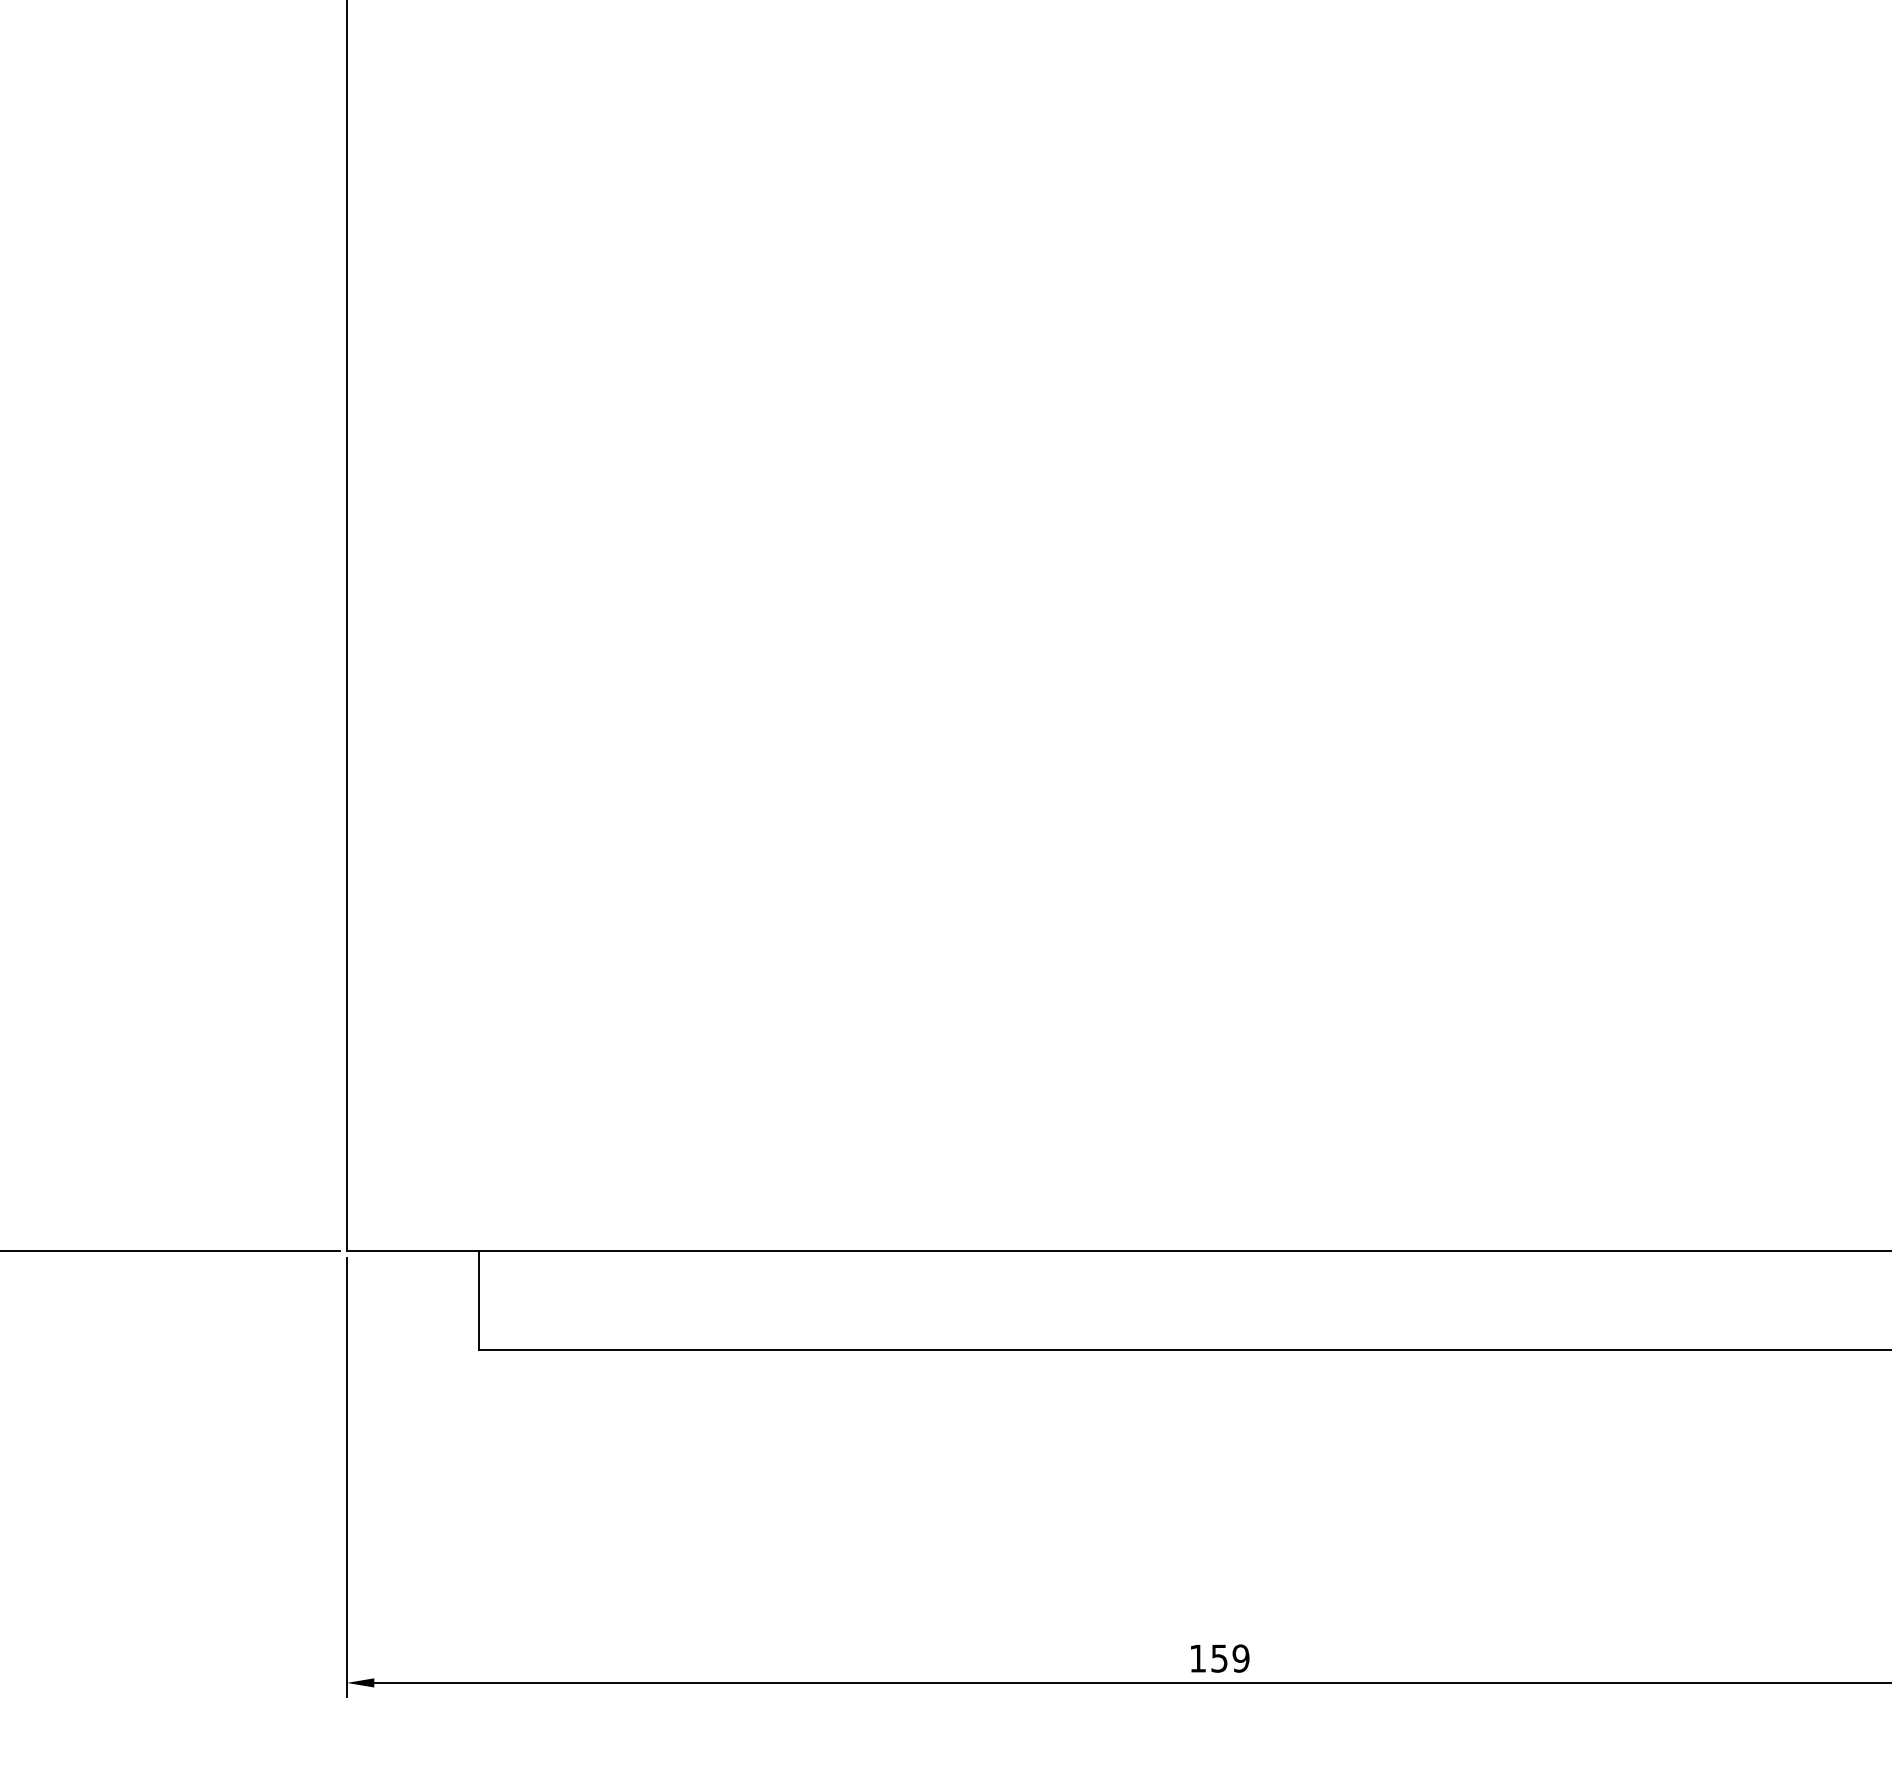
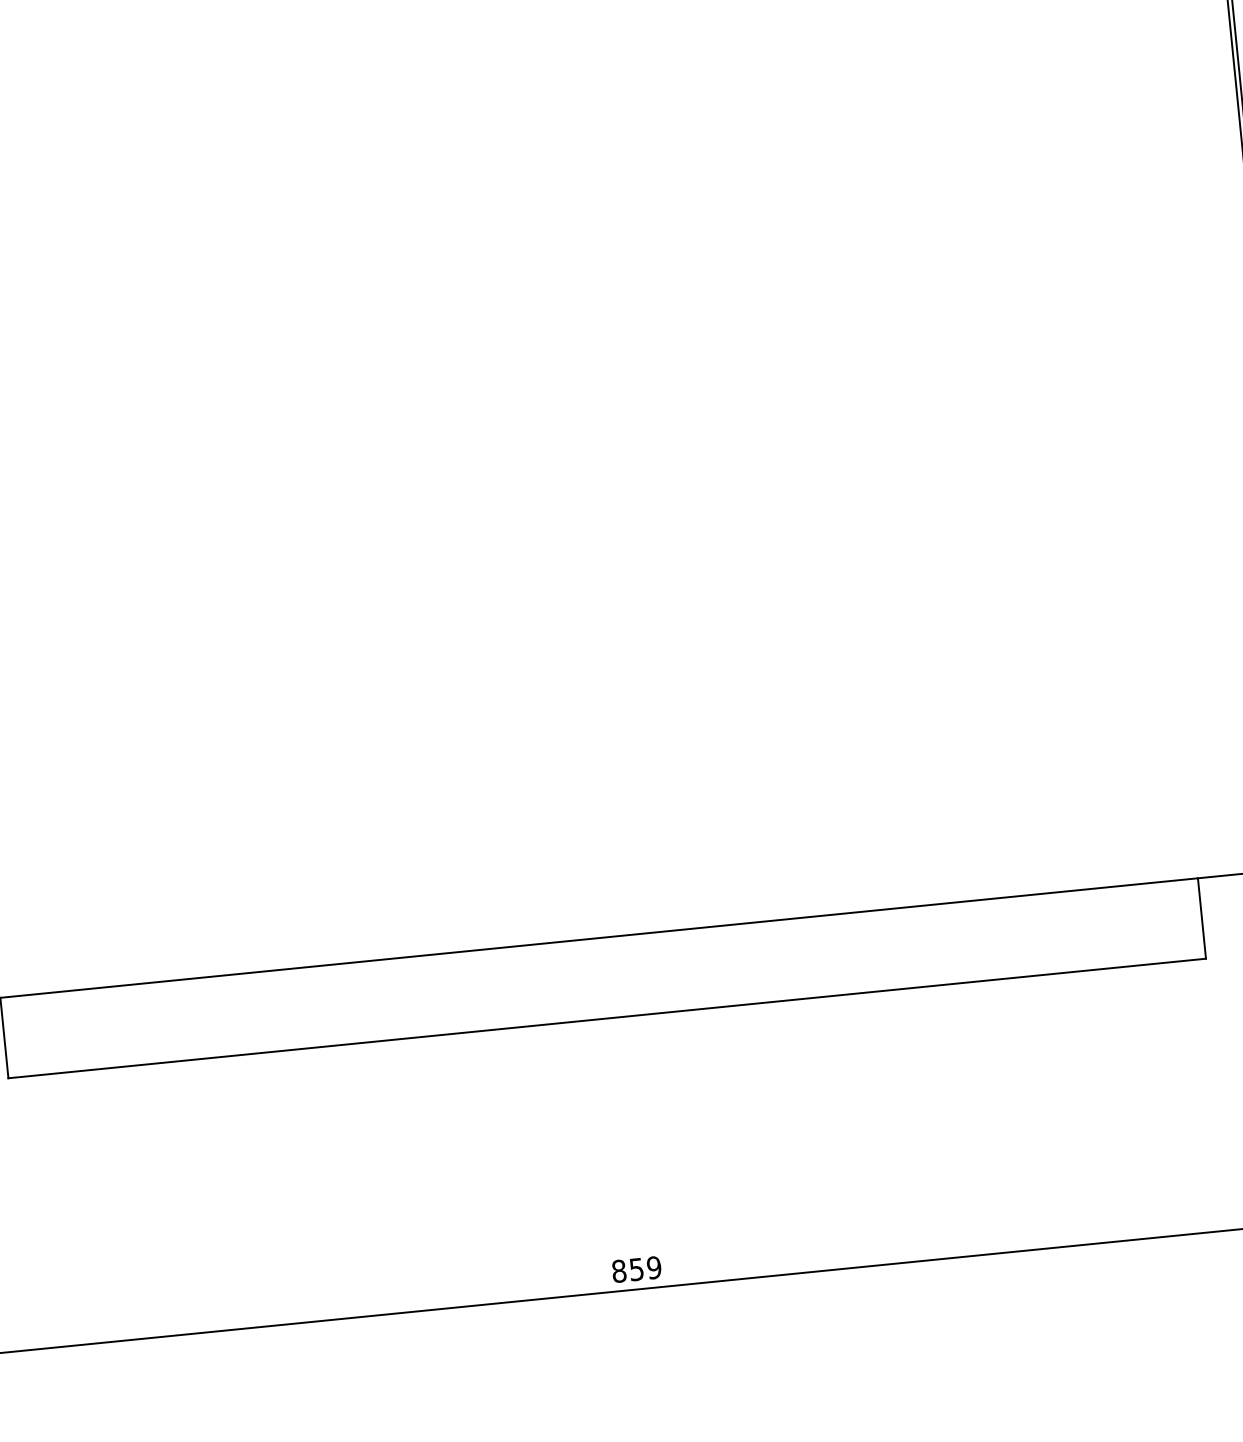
text: (1197, 1658) -> (618, 1271), 159 -> 859

